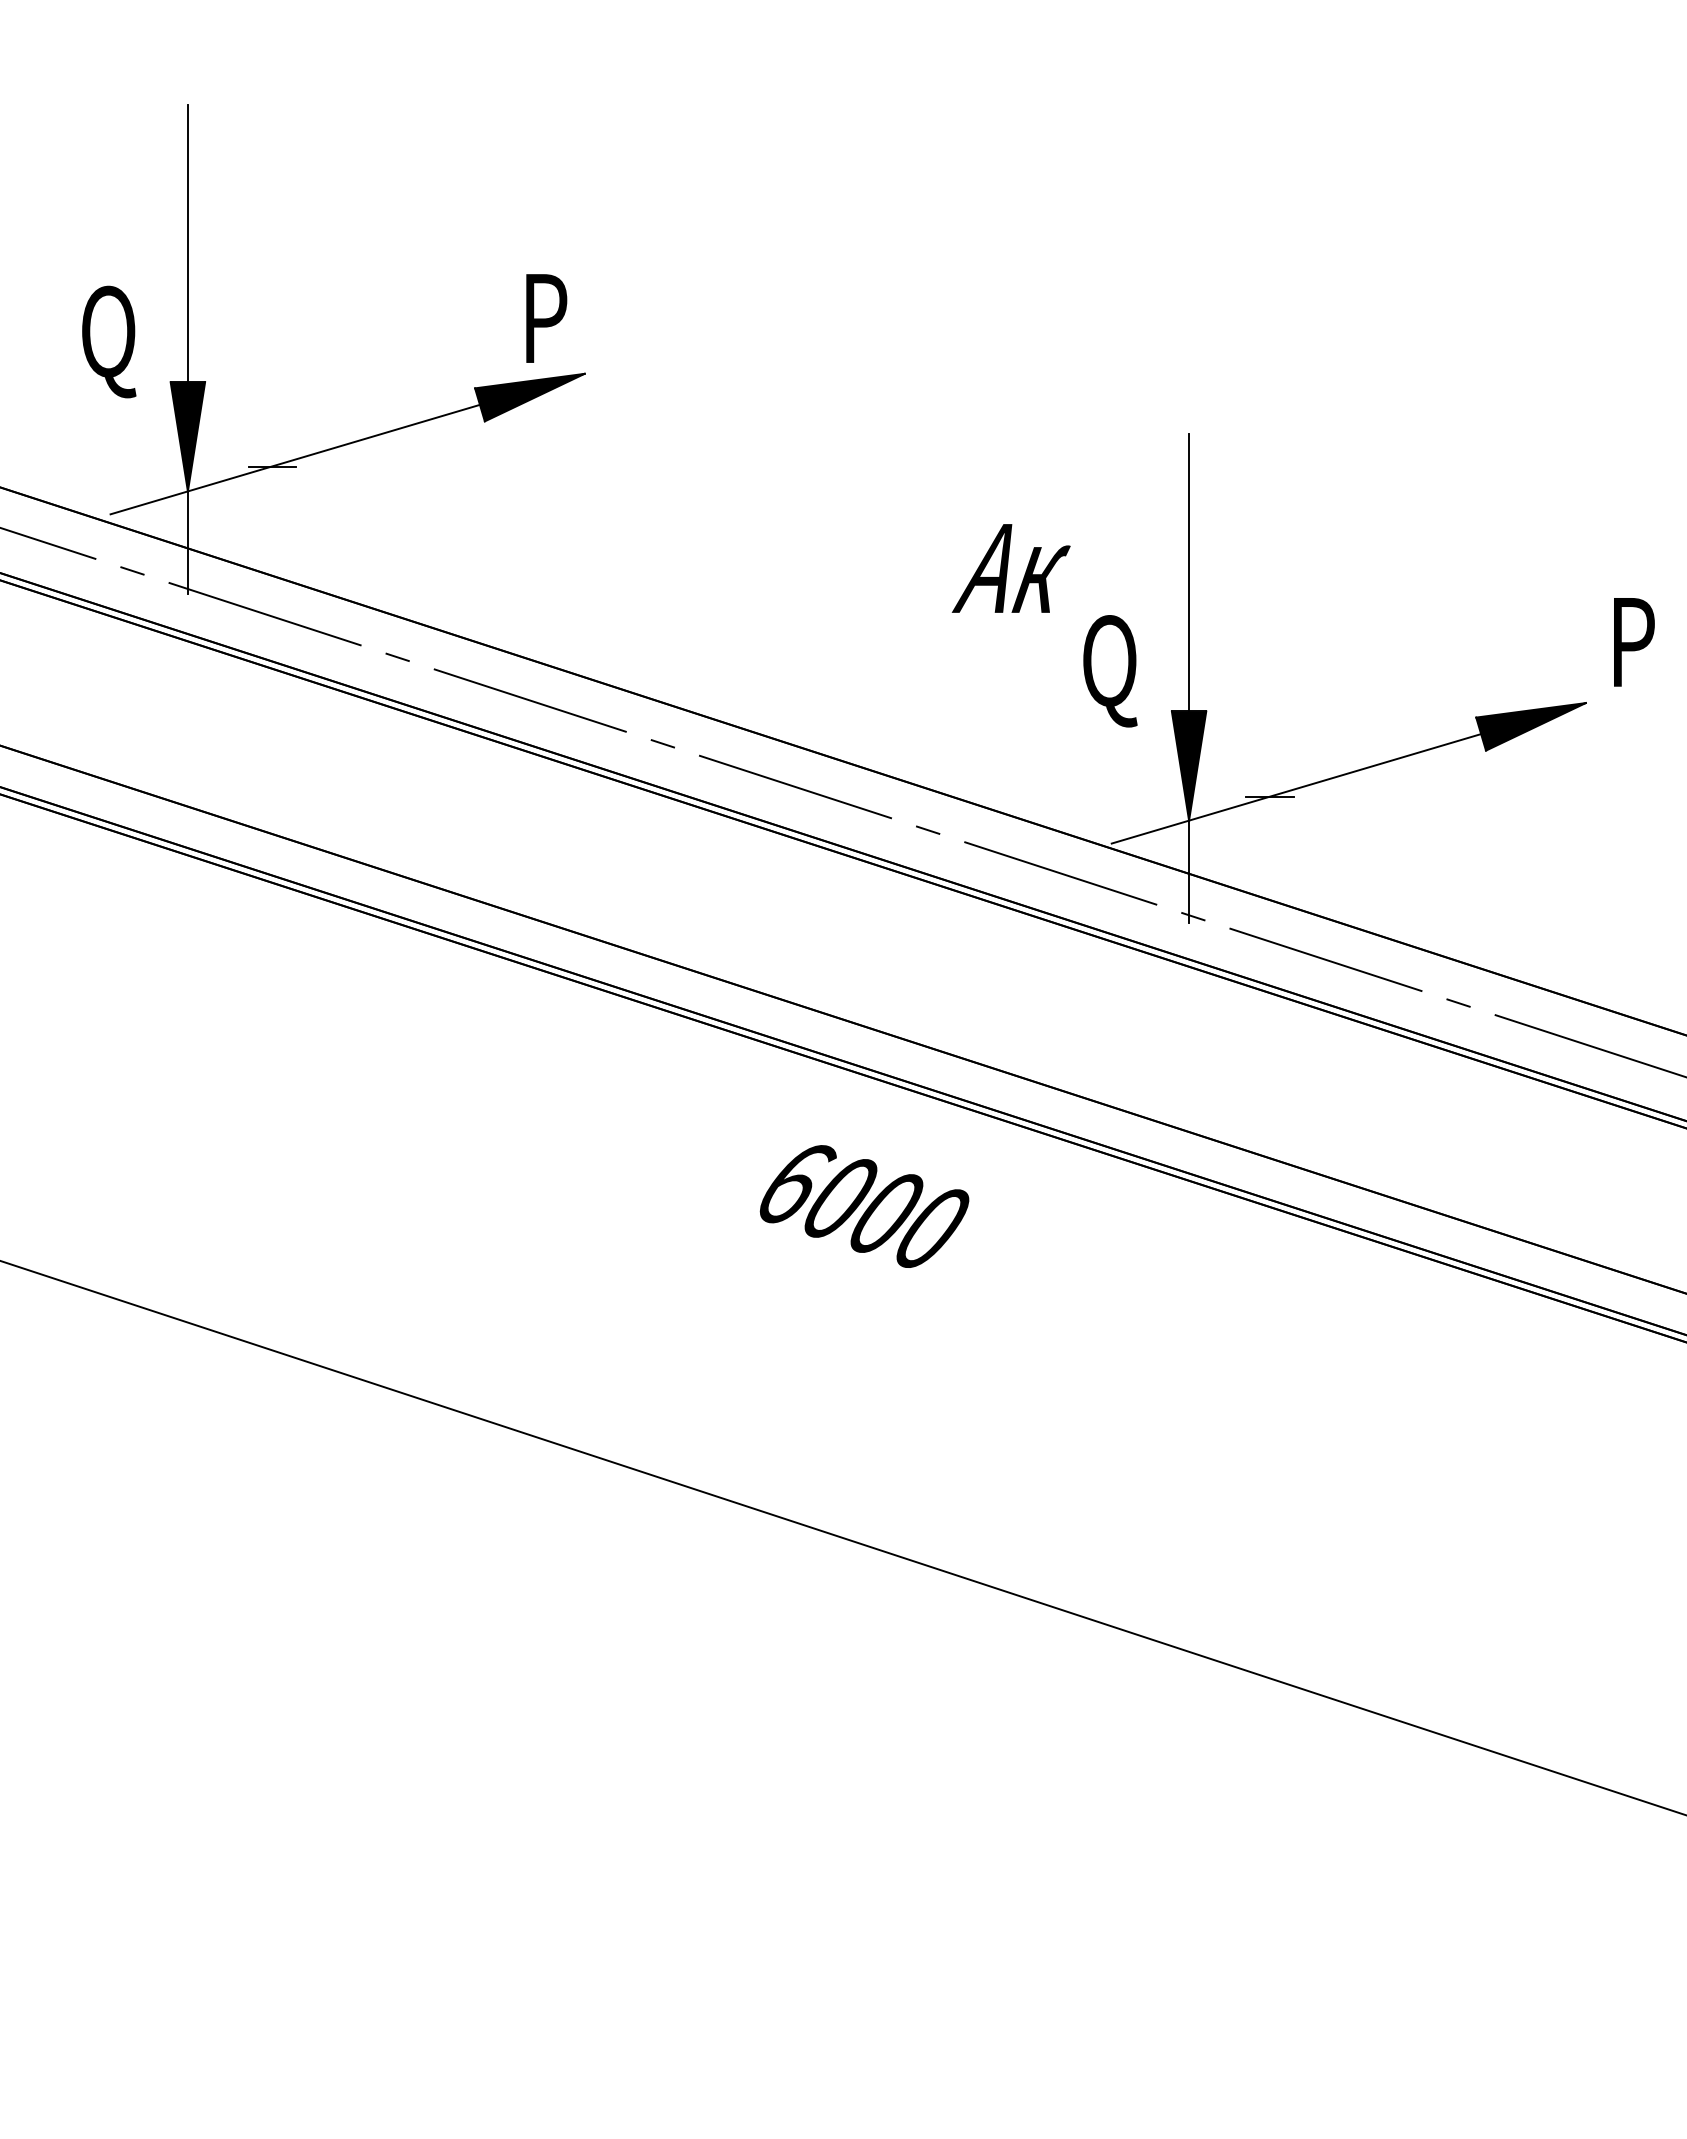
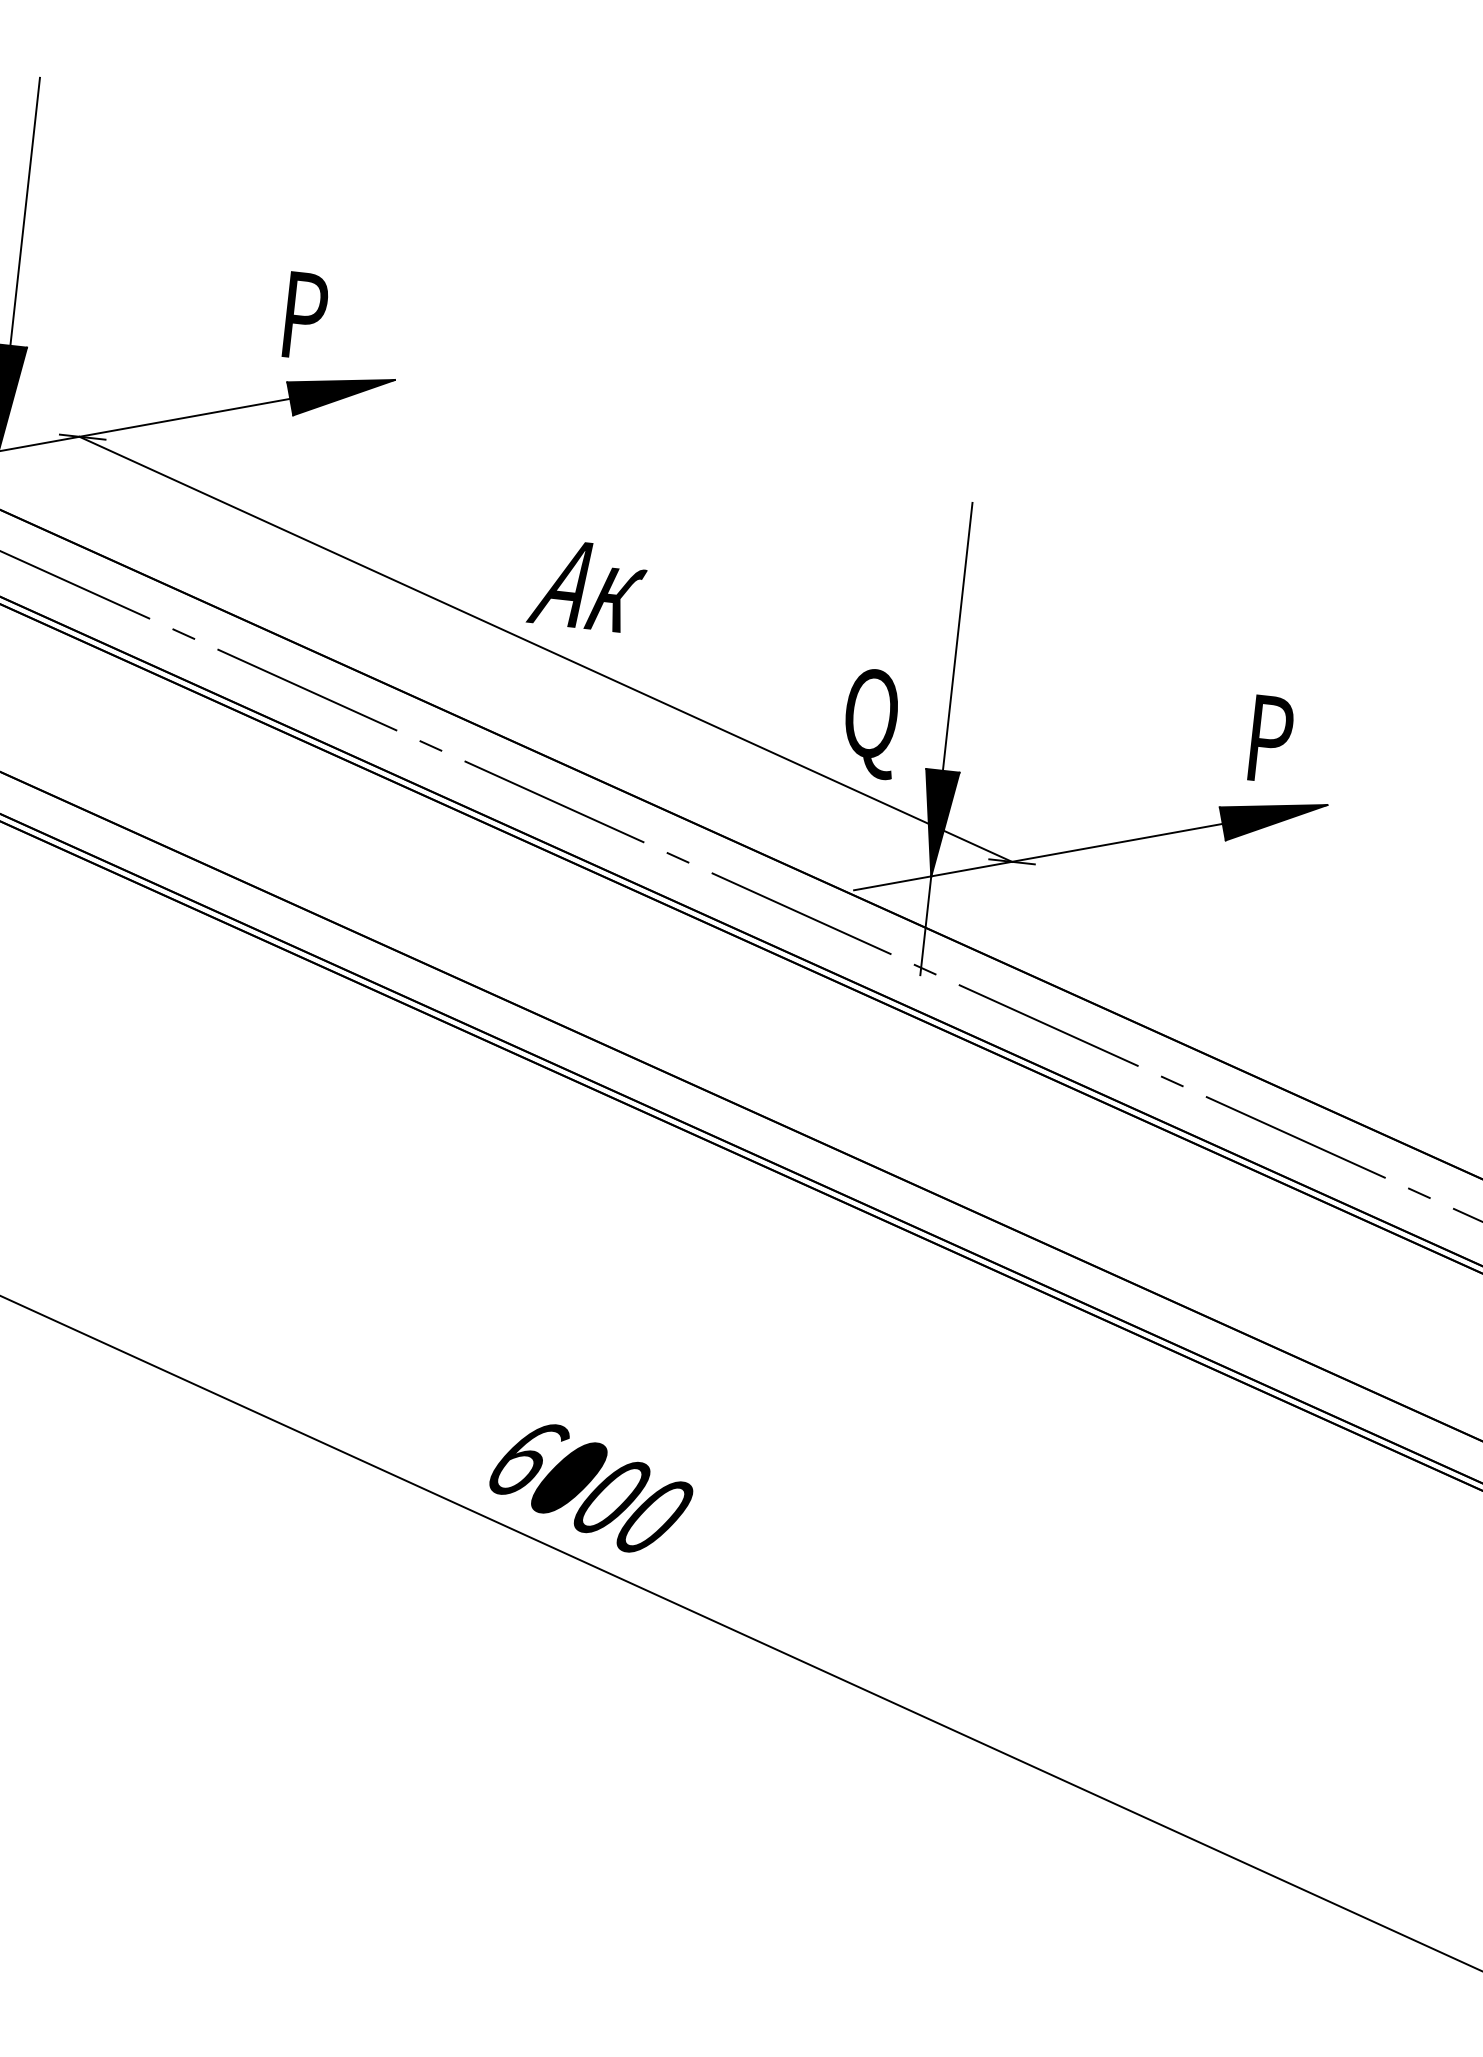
text: (546, 318) -> (305, 316), moved
text: (1010, 568) -> (587, 585), moved
line: (769, 631) -> (545, 648), added
text: (1634, 642) -> (1271, 739), moved
text: (864, 1206) -> (591, 1488), moved

